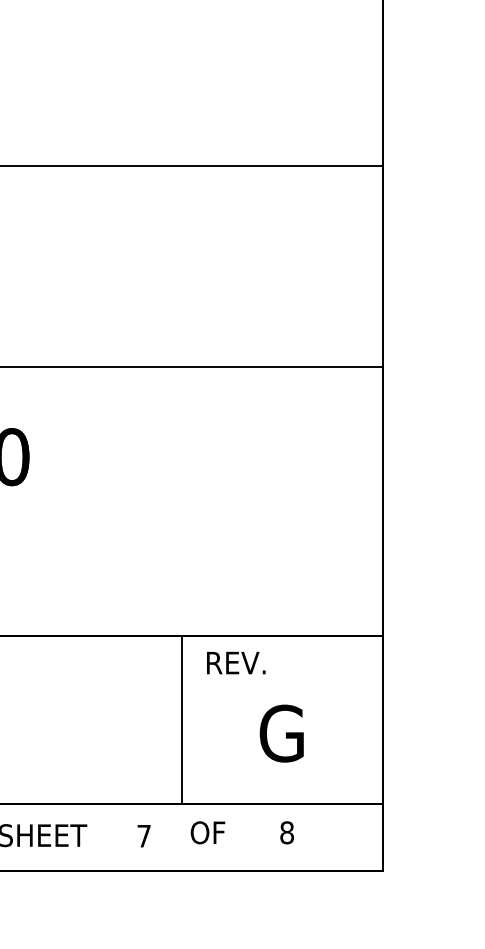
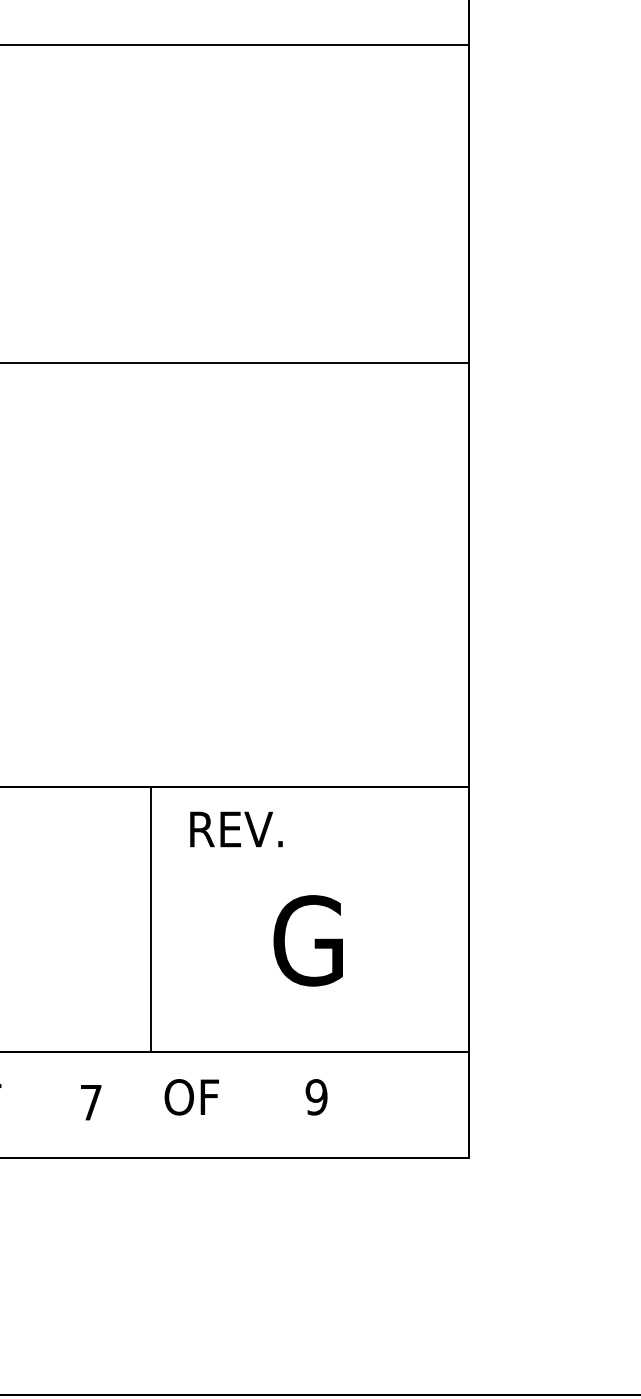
text: (286, 832) -> (315, 1096), 8 -> 9

